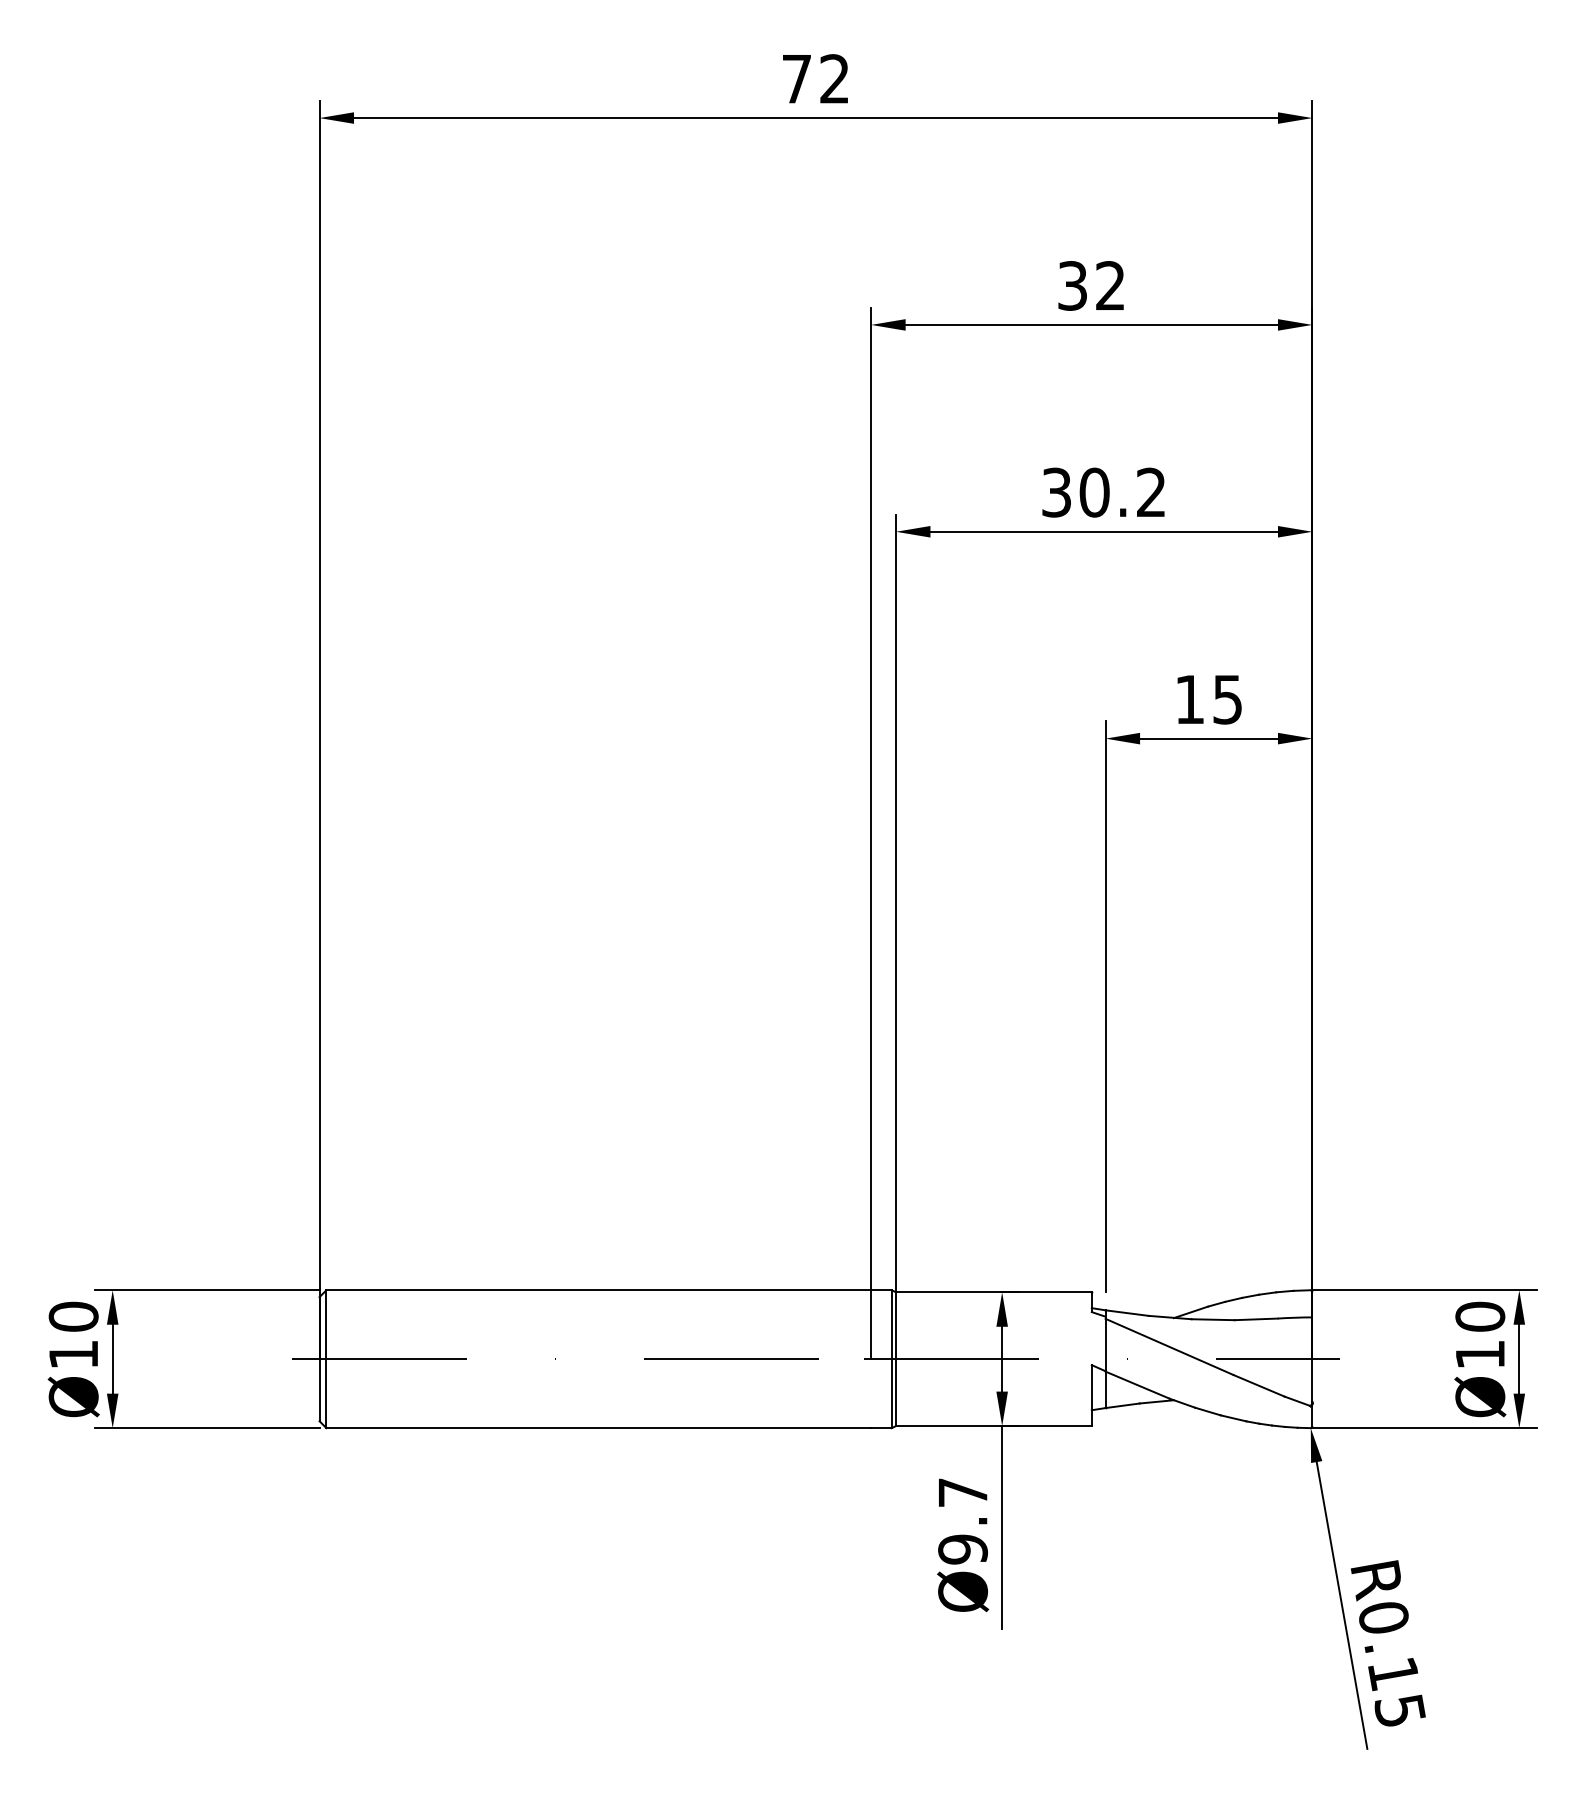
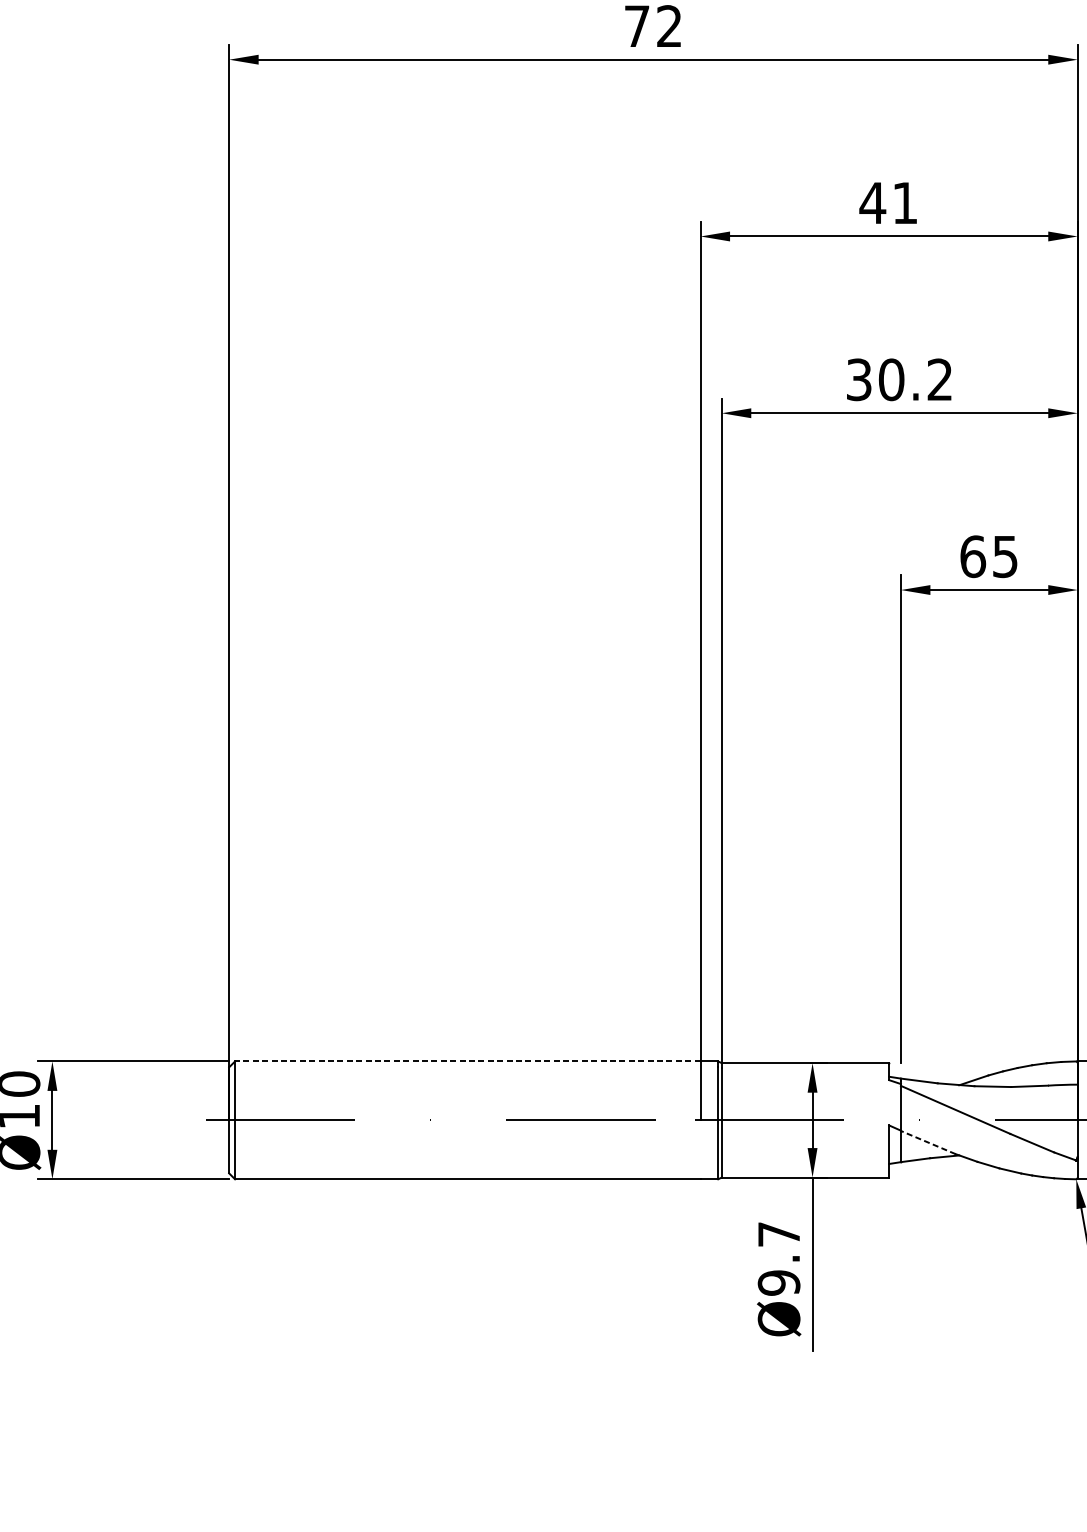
text: (1090, 285) -> (888, 202), 32 -> 41
text: (1190, 699) -> (973, 556), 15 -> 65
line: (598, 1290) -> (467, 1061), solid -> dashed
line: (1137, 1385) -> (928, 1142), solid -> dashed

